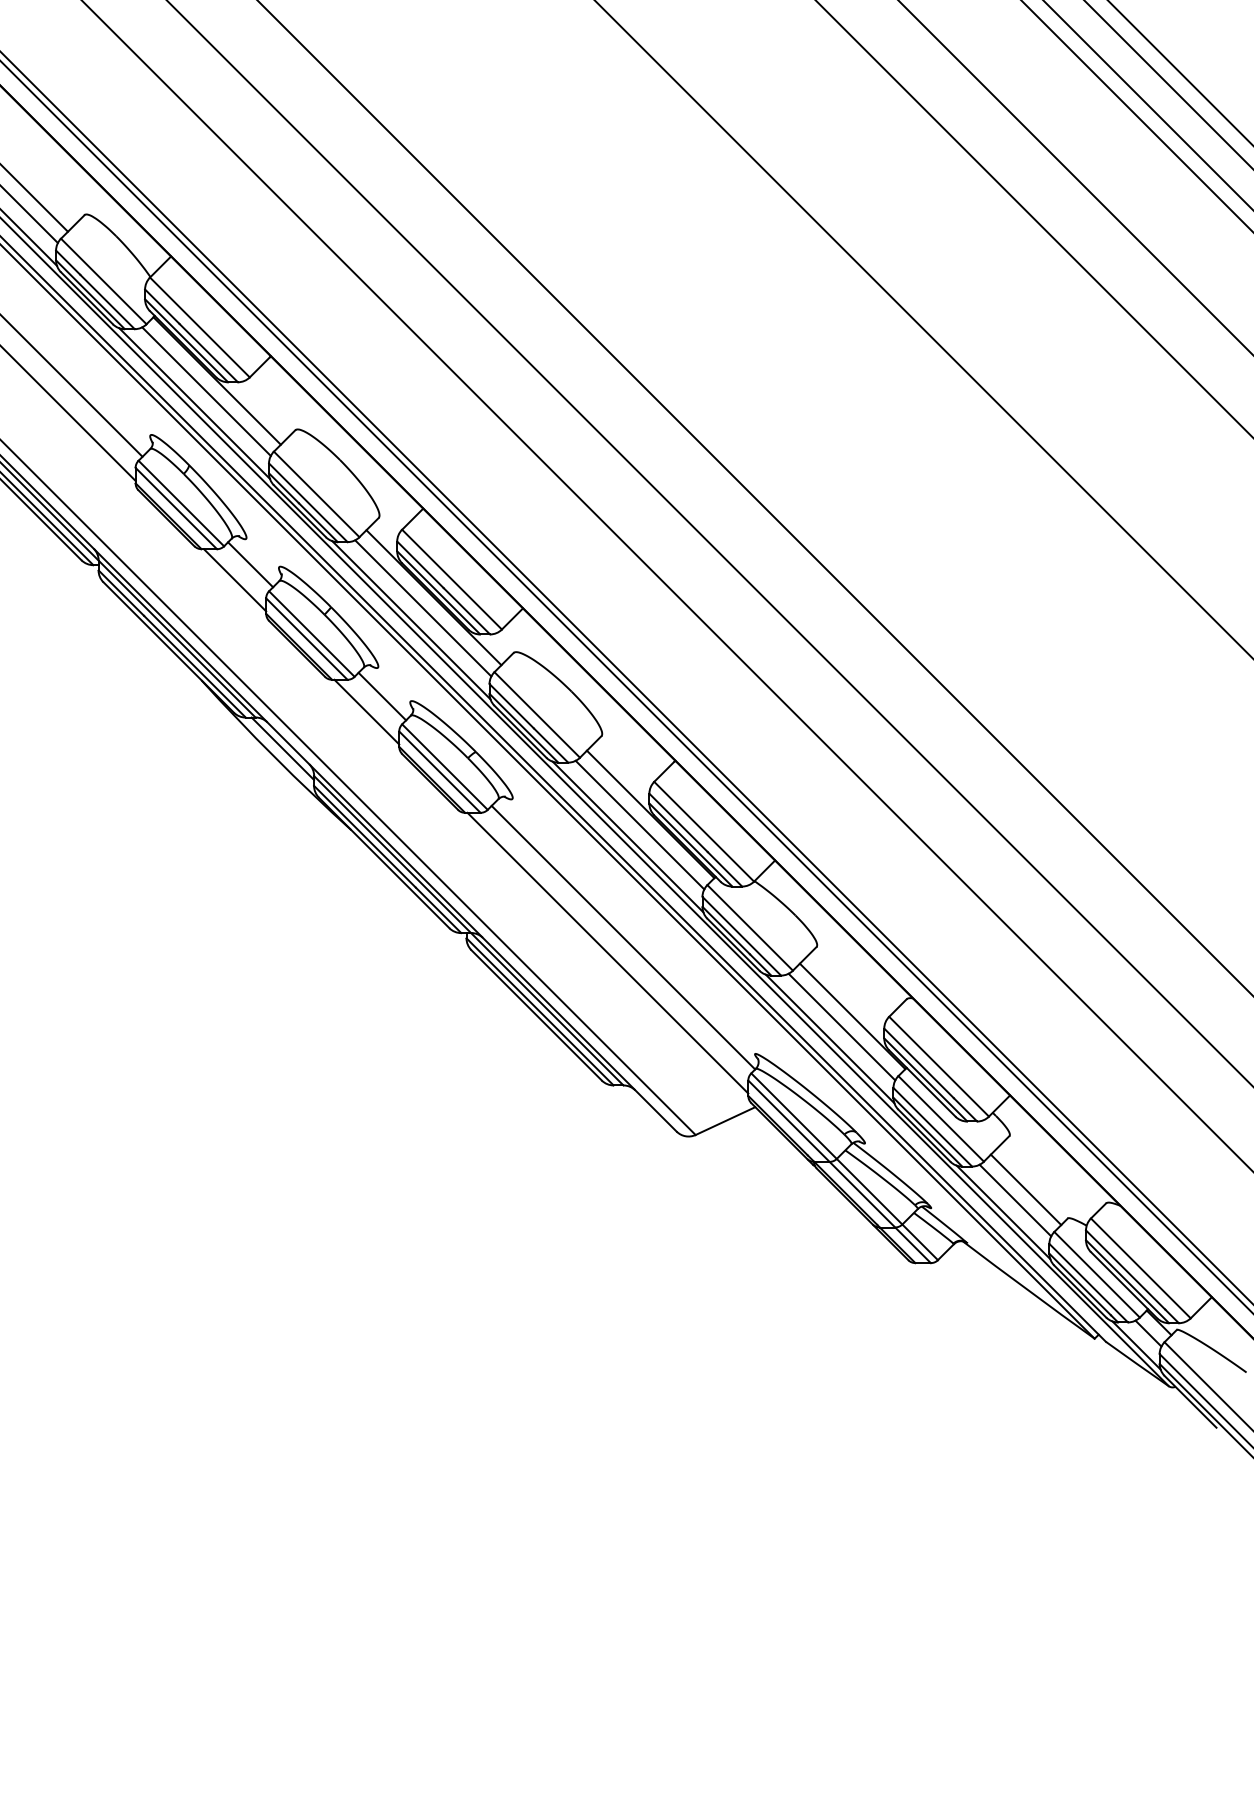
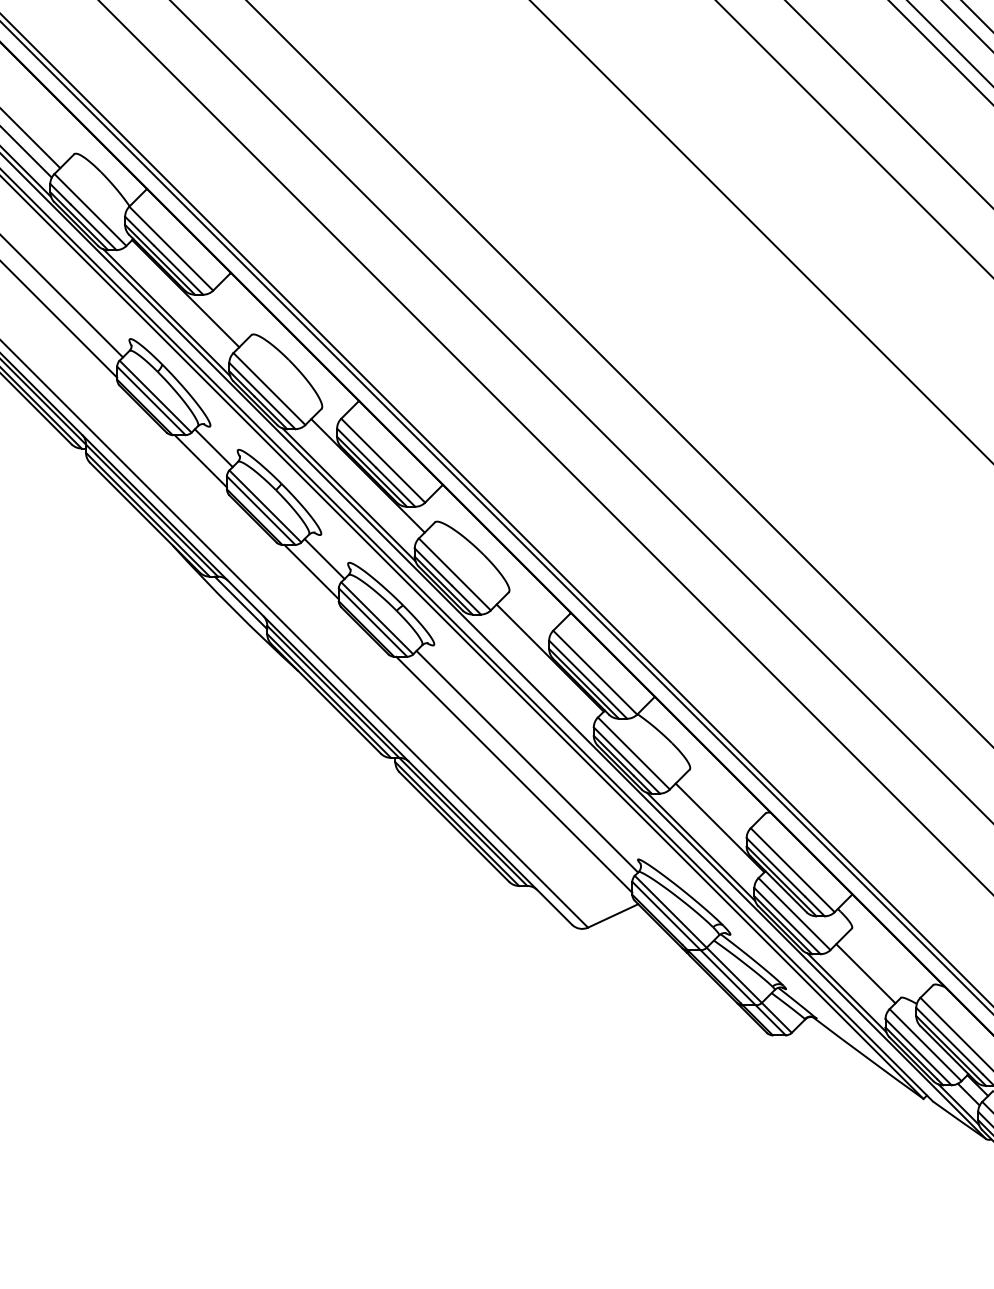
line: (206, 391) -> (176, 302), removed
line: (423, 608) -> (359, 484), removed
line: (639, 824) -> (540, 666), removed
line: (627, 836) -> (530, 676), removed
line: (841, 1026) -> (710, 836), removed
line: (1015, 1200) -> (856, 982), removed

